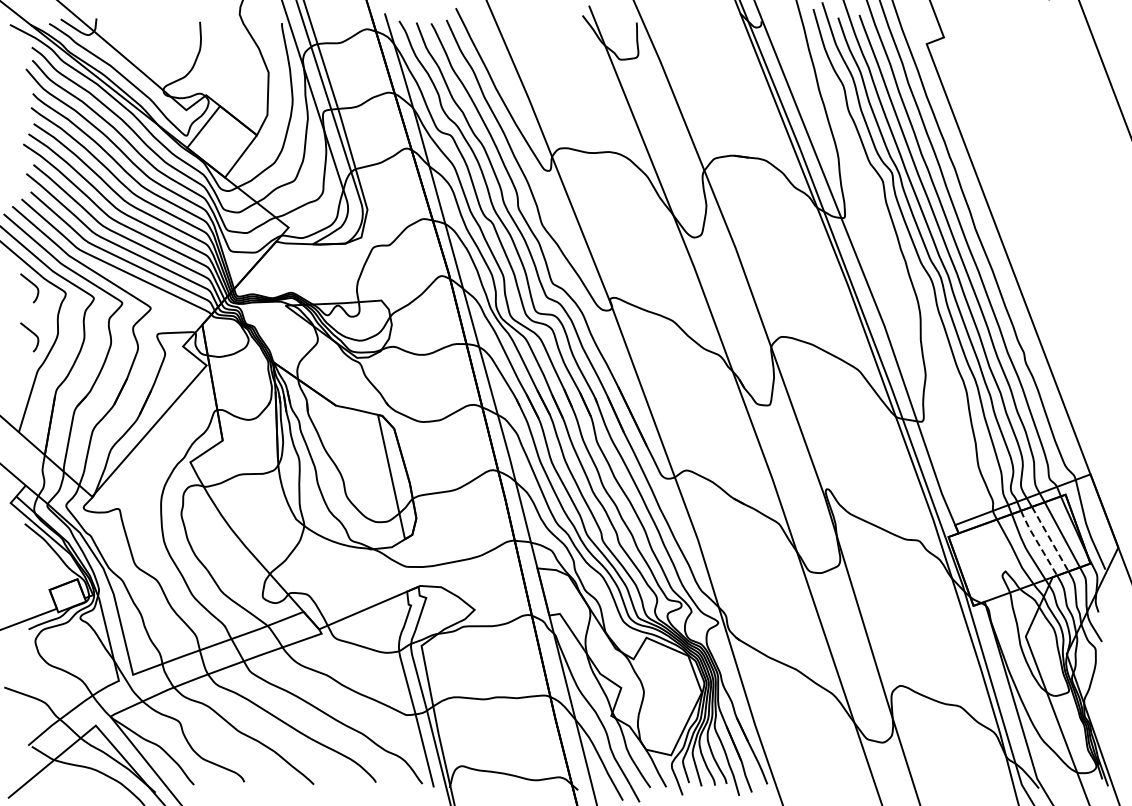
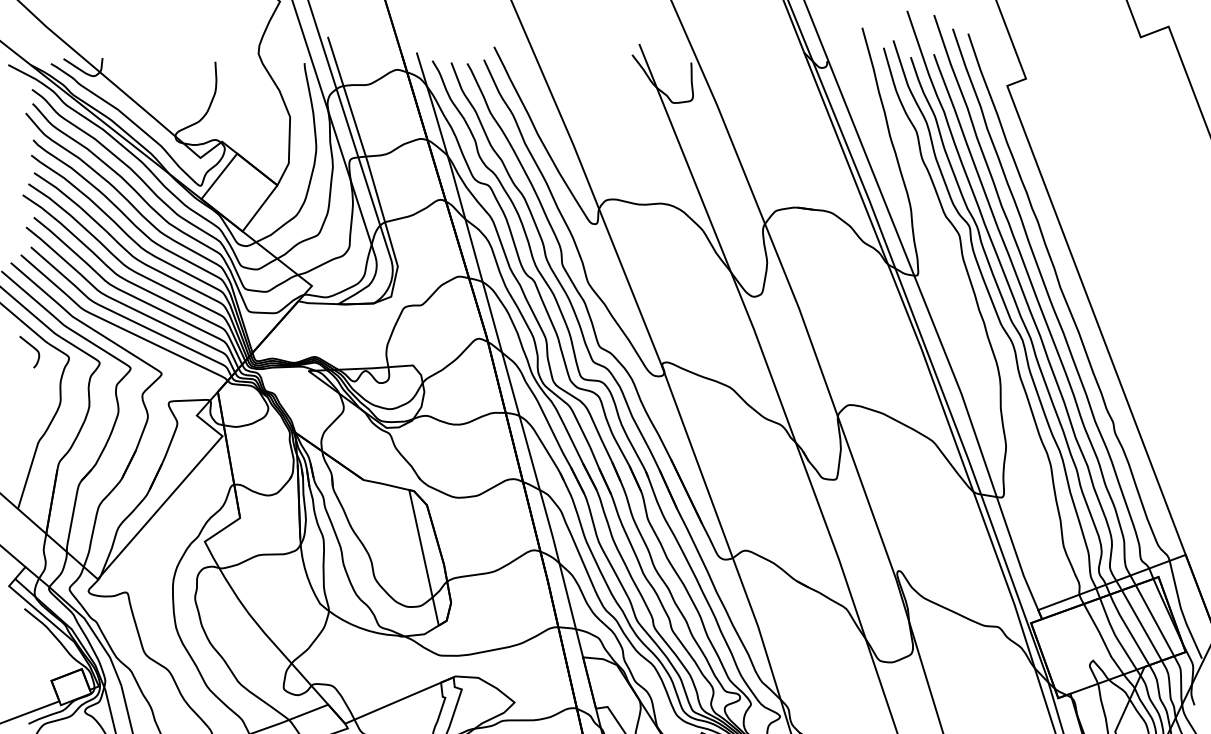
curve: (32, 333) -> (32, 401), removed
line: (1050, 539) -> (1142, 625), dashed -> solid
line: (1037, 542) -> (1127, 629), dashed -> solid

